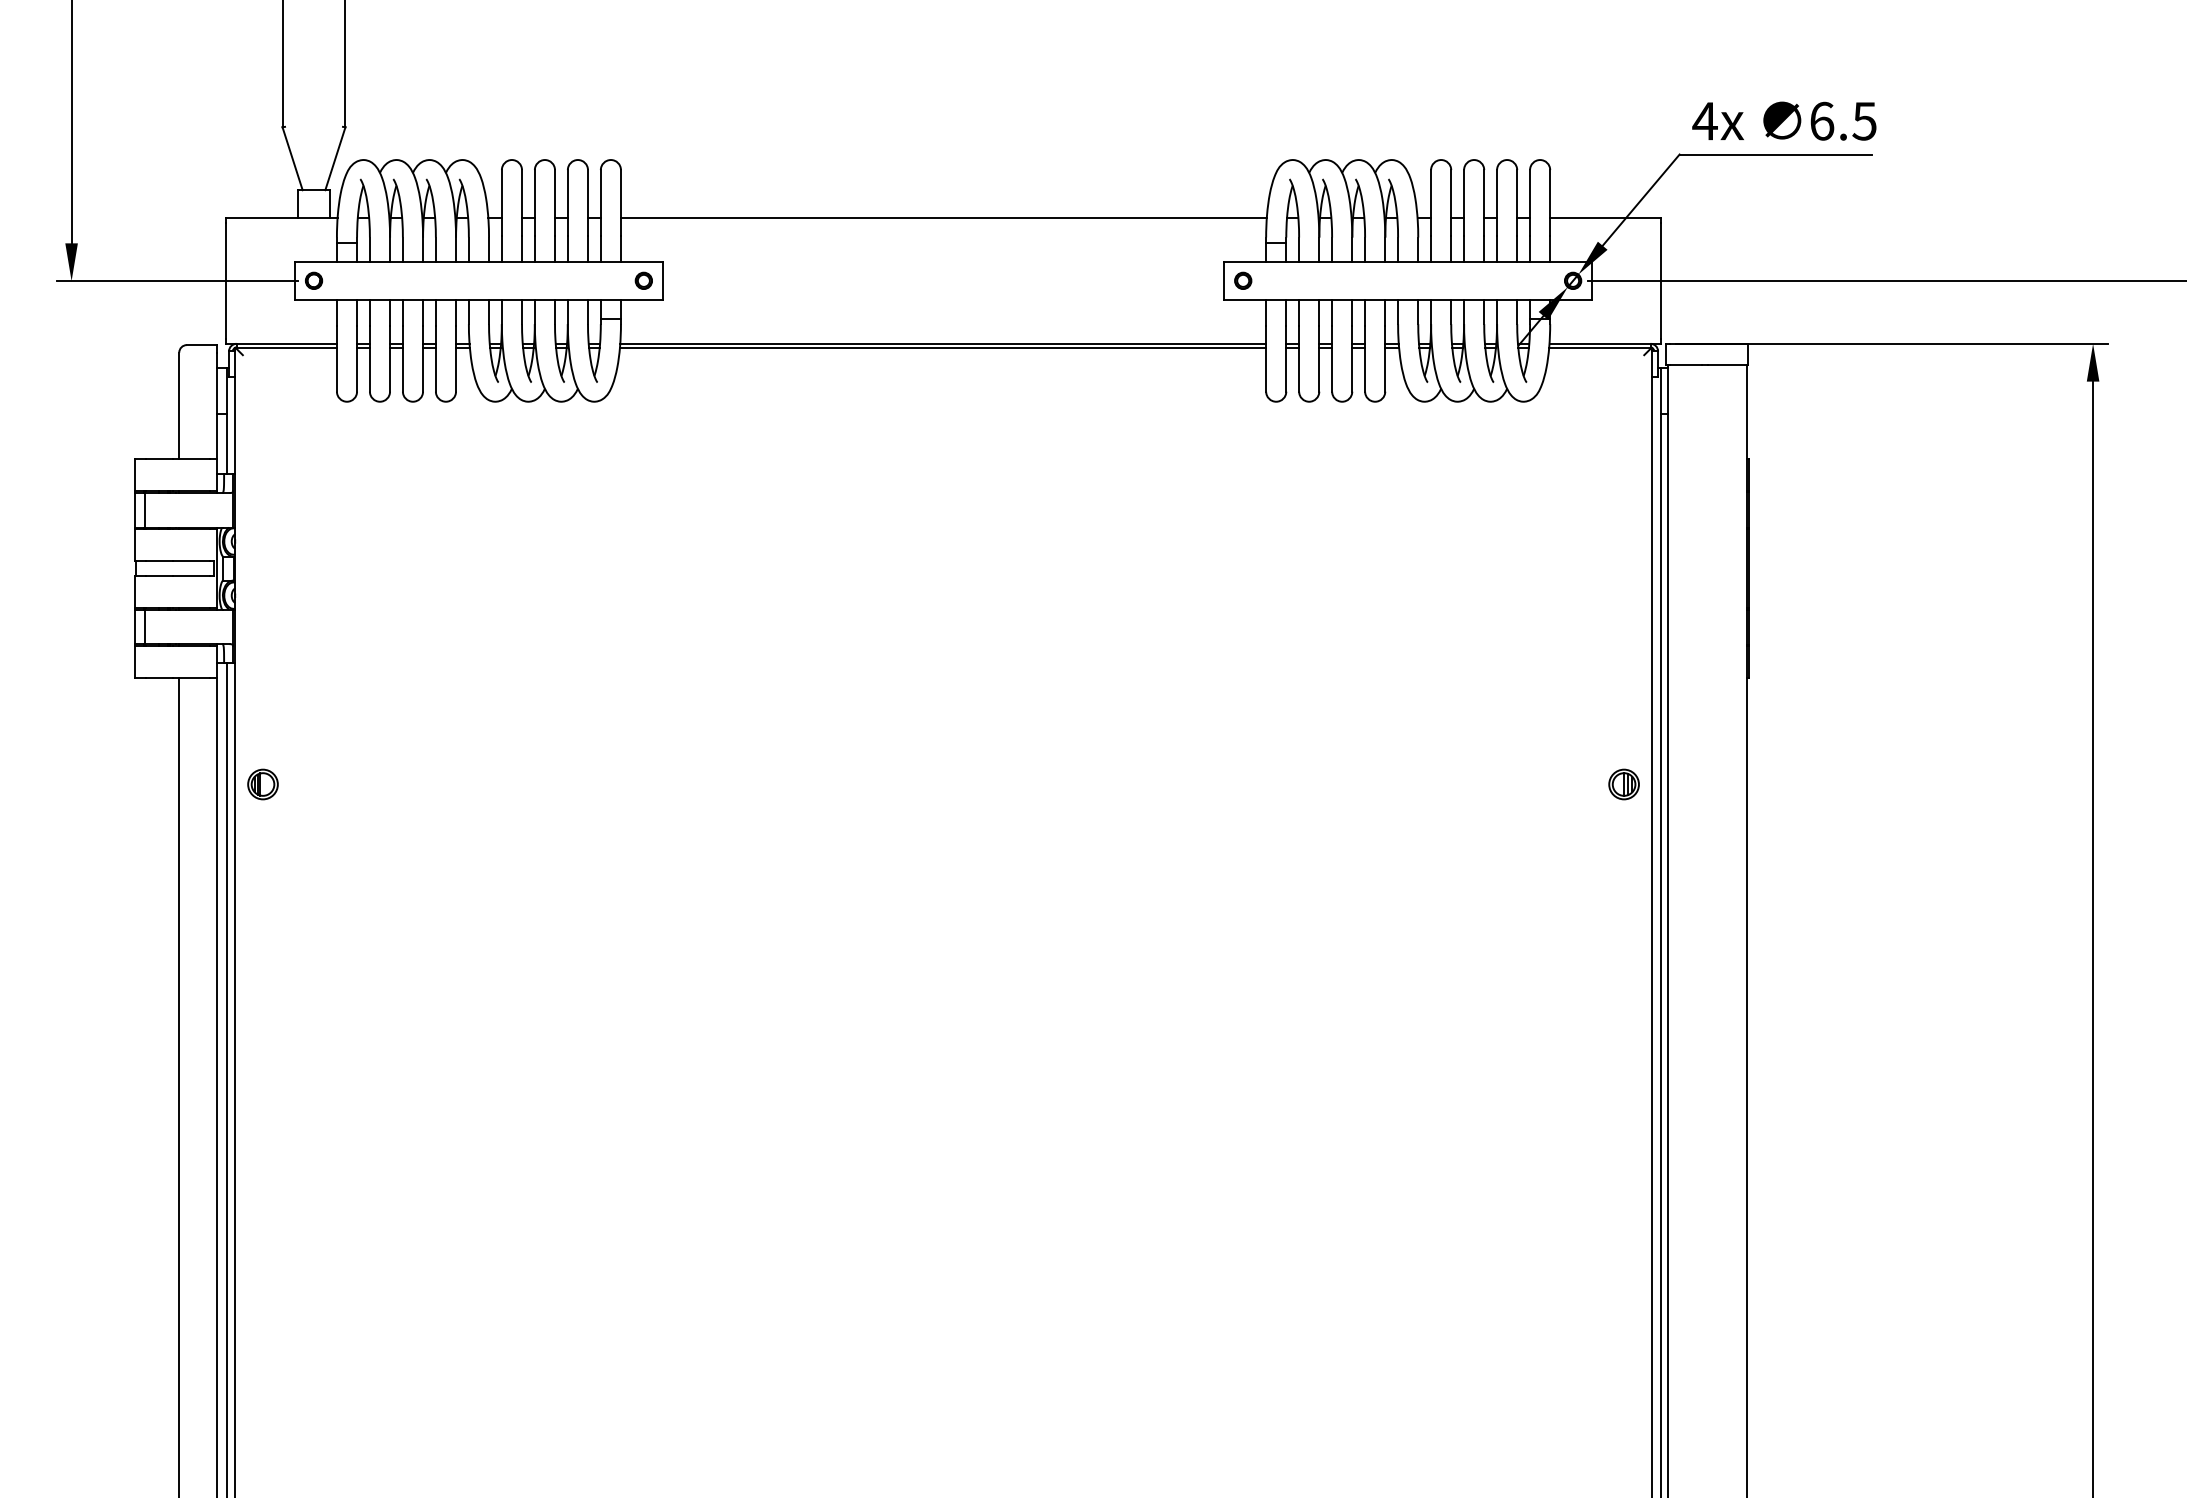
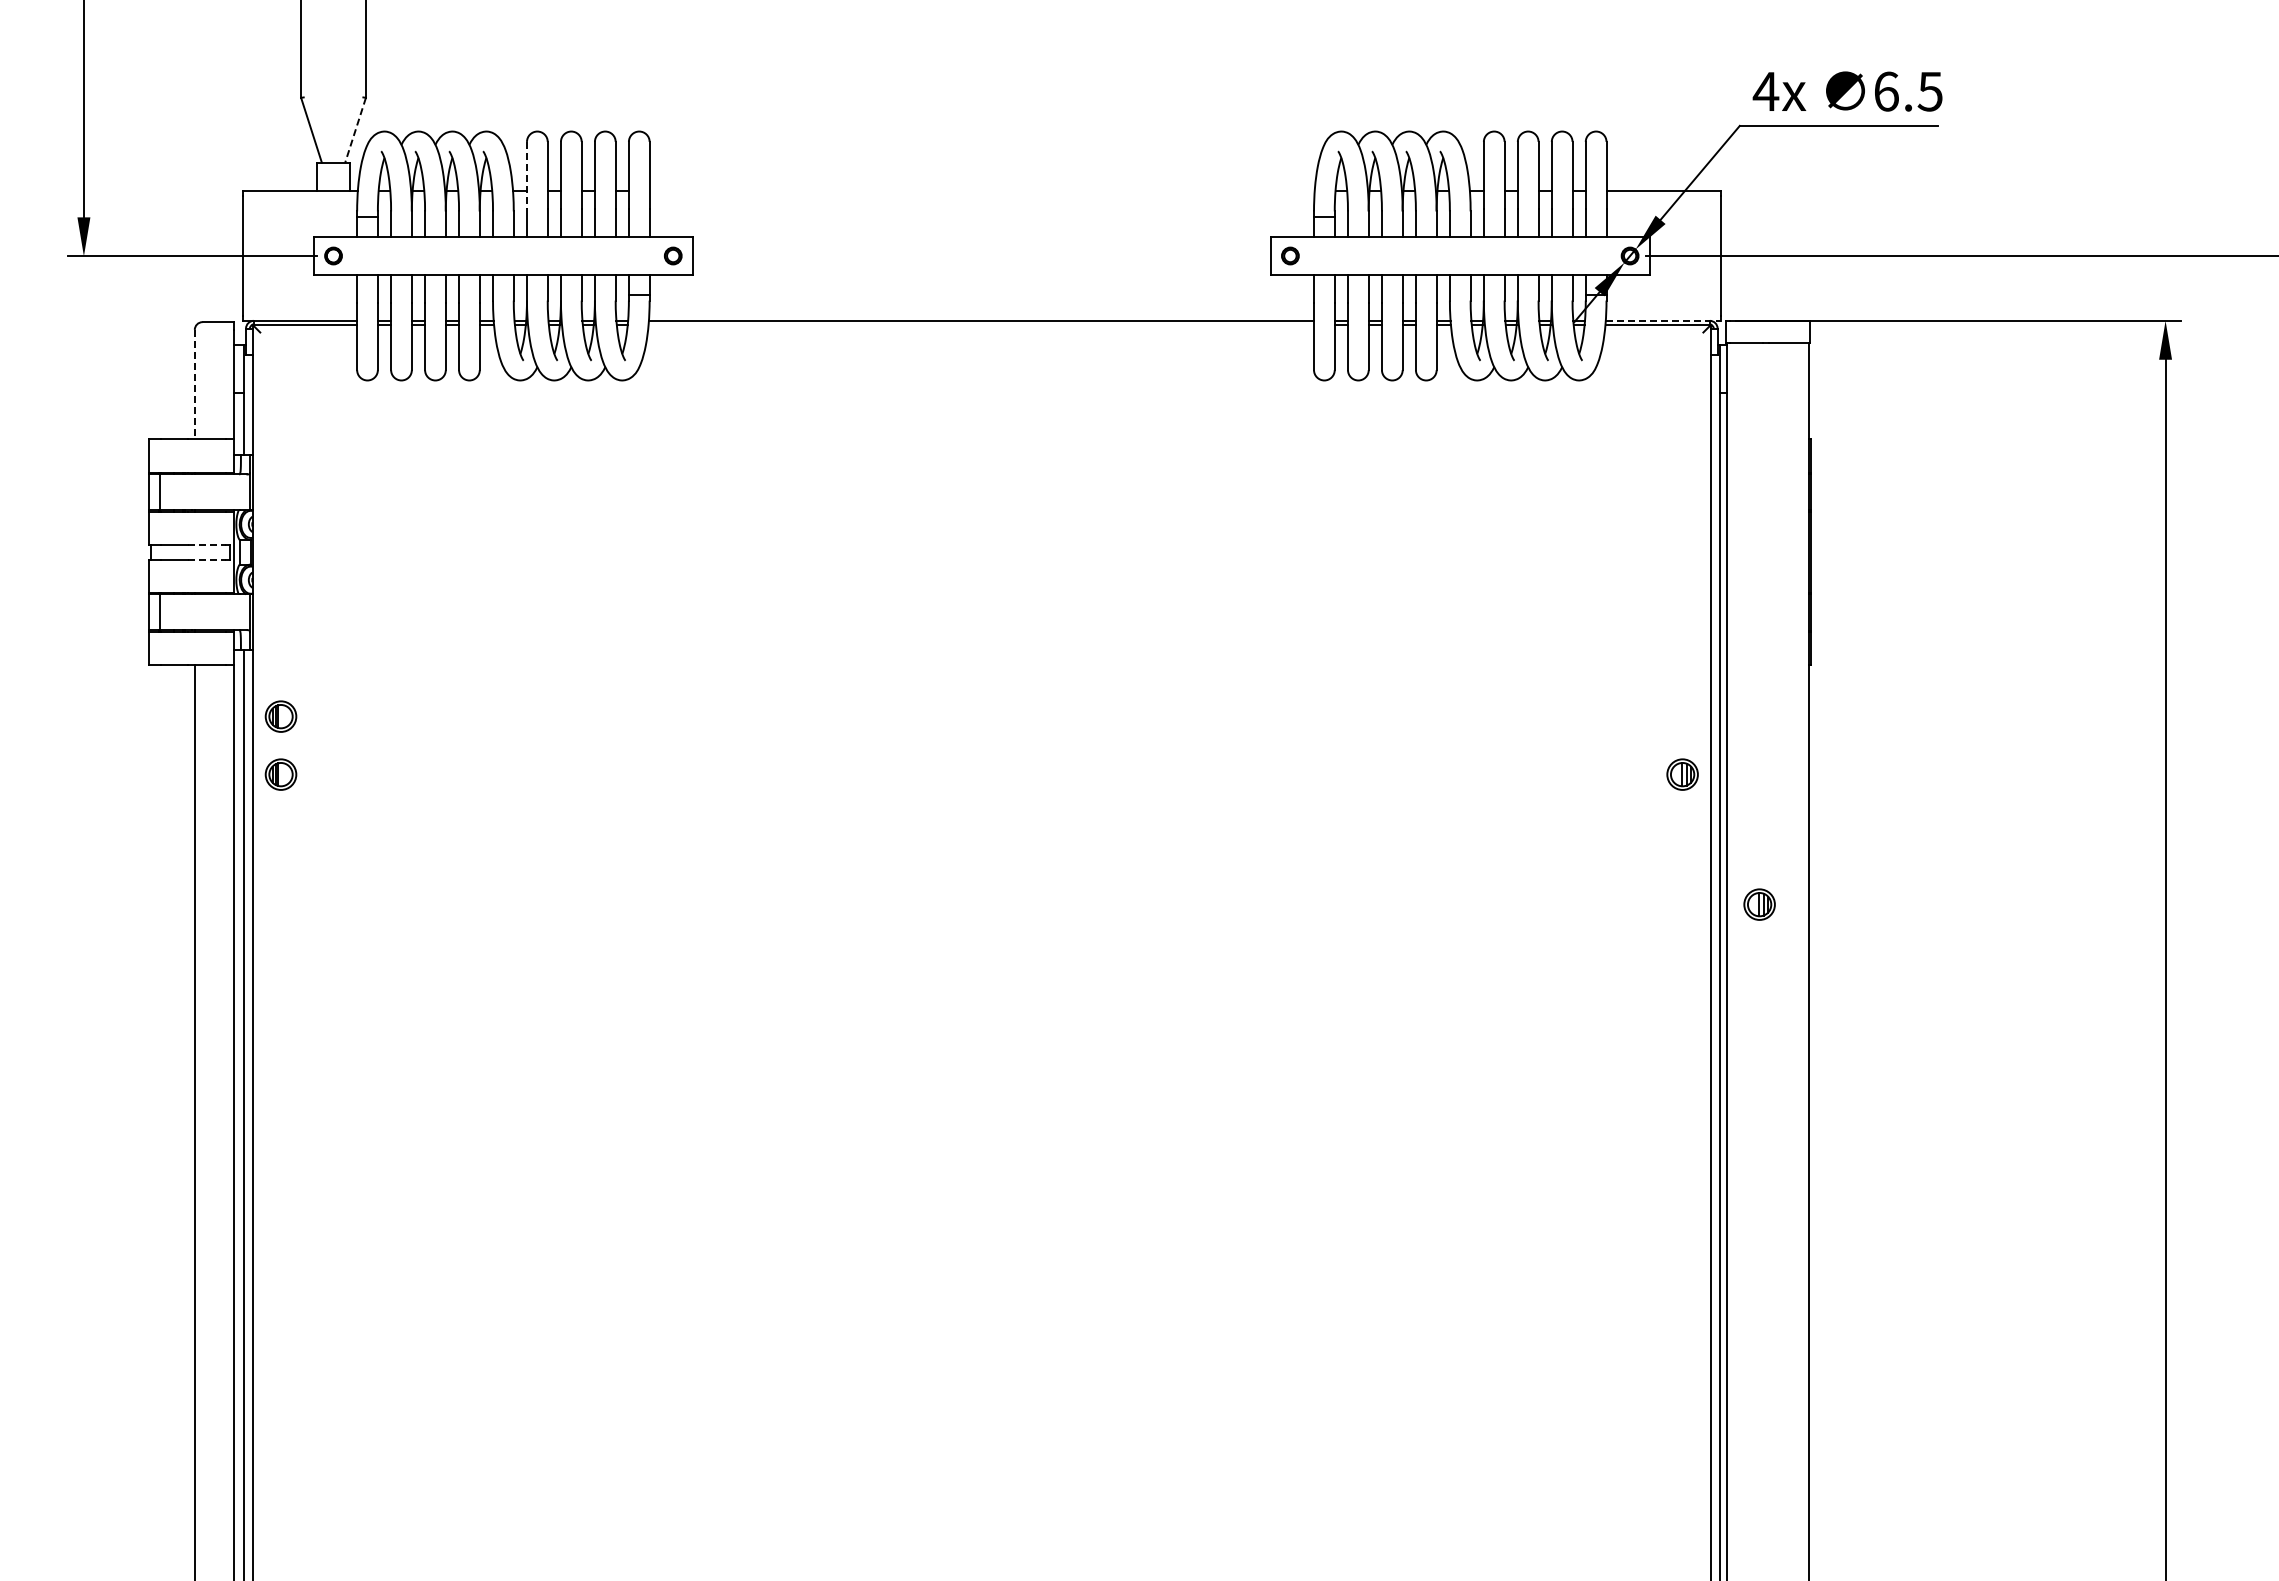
line: (335, 158) -> (355, 130), solid -> dashed
line: (502, 202) -> (527, 175), solid -> dashed
line: (943, 218) -> (981, 191), removed
line: (1605, 343) -> (1663, 320), solid -> dashed
line: (943, 347) -> (981, 324), removed
line: (178, 405) -> (194, 384), solid -> dashed
line: (191, 561) -> (207, 544), solid -> dashed
line: (191, 576) -> (207, 560), solid -> dashed
part: (262, 728) -> (280, 716), added
part: (1698, 910) -> (1759, 904), added

